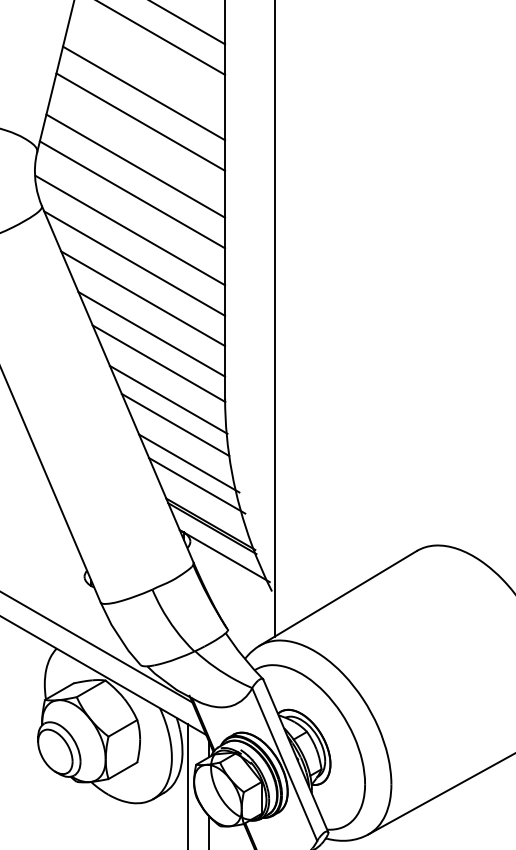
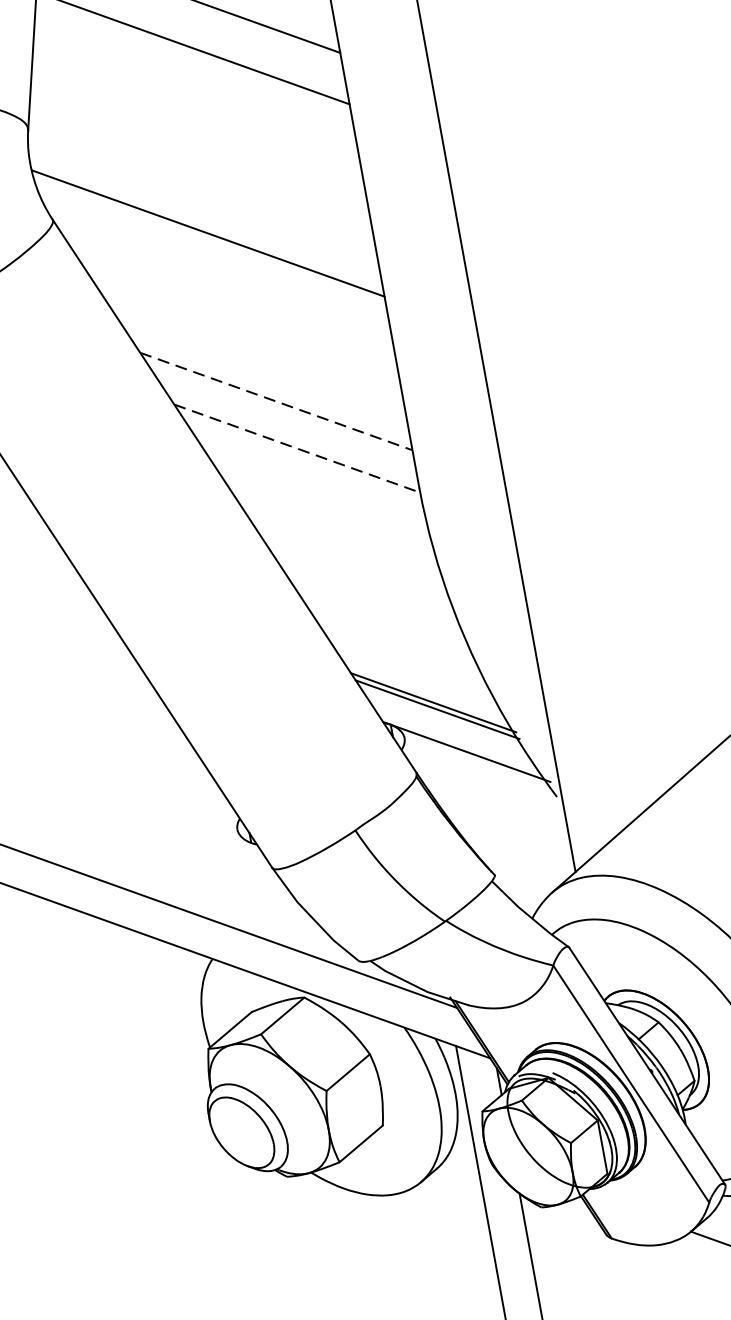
line: (135, 165) -> (197, 122), removed
line: (132, 194) -> (201, 172), removed
line: (134, 263) -> (225, 287), removed
line: (143, 298) -> (251, 343), removed
line: (151, 334) -> (275, 401), solid -> dashed
line: (159, 363) -> (298, 448), solid -> dashed
line: (168, 399) -> (324, 505), removed
line: (175, 424) -> (343, 545), removed
line: (189, 463) -> (379, 607), removed
line: (197, 485) -> (399, 641), removed

